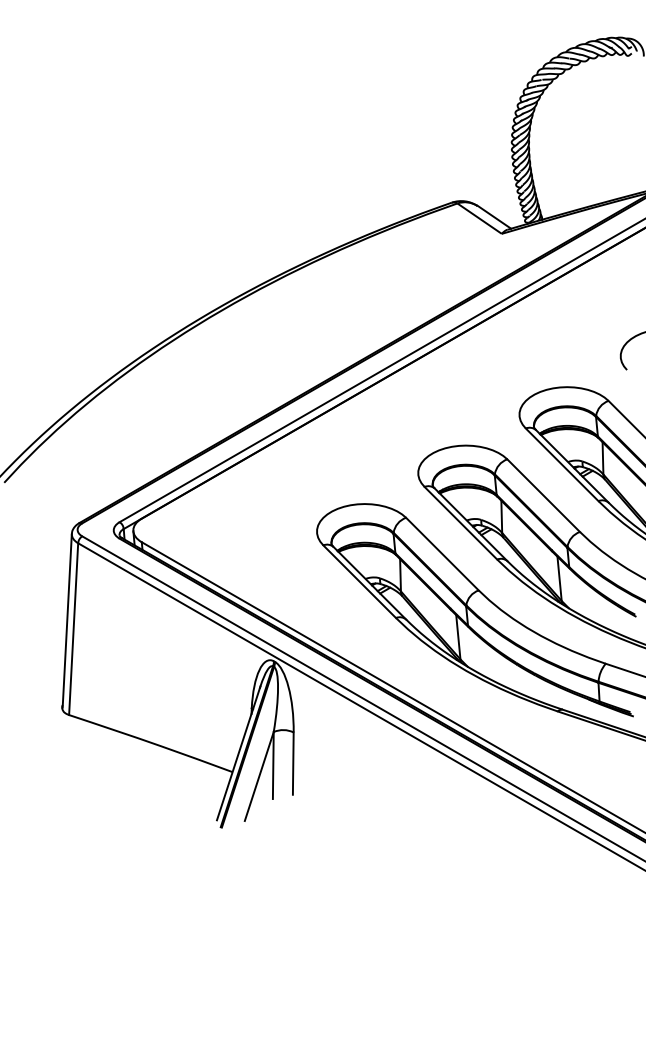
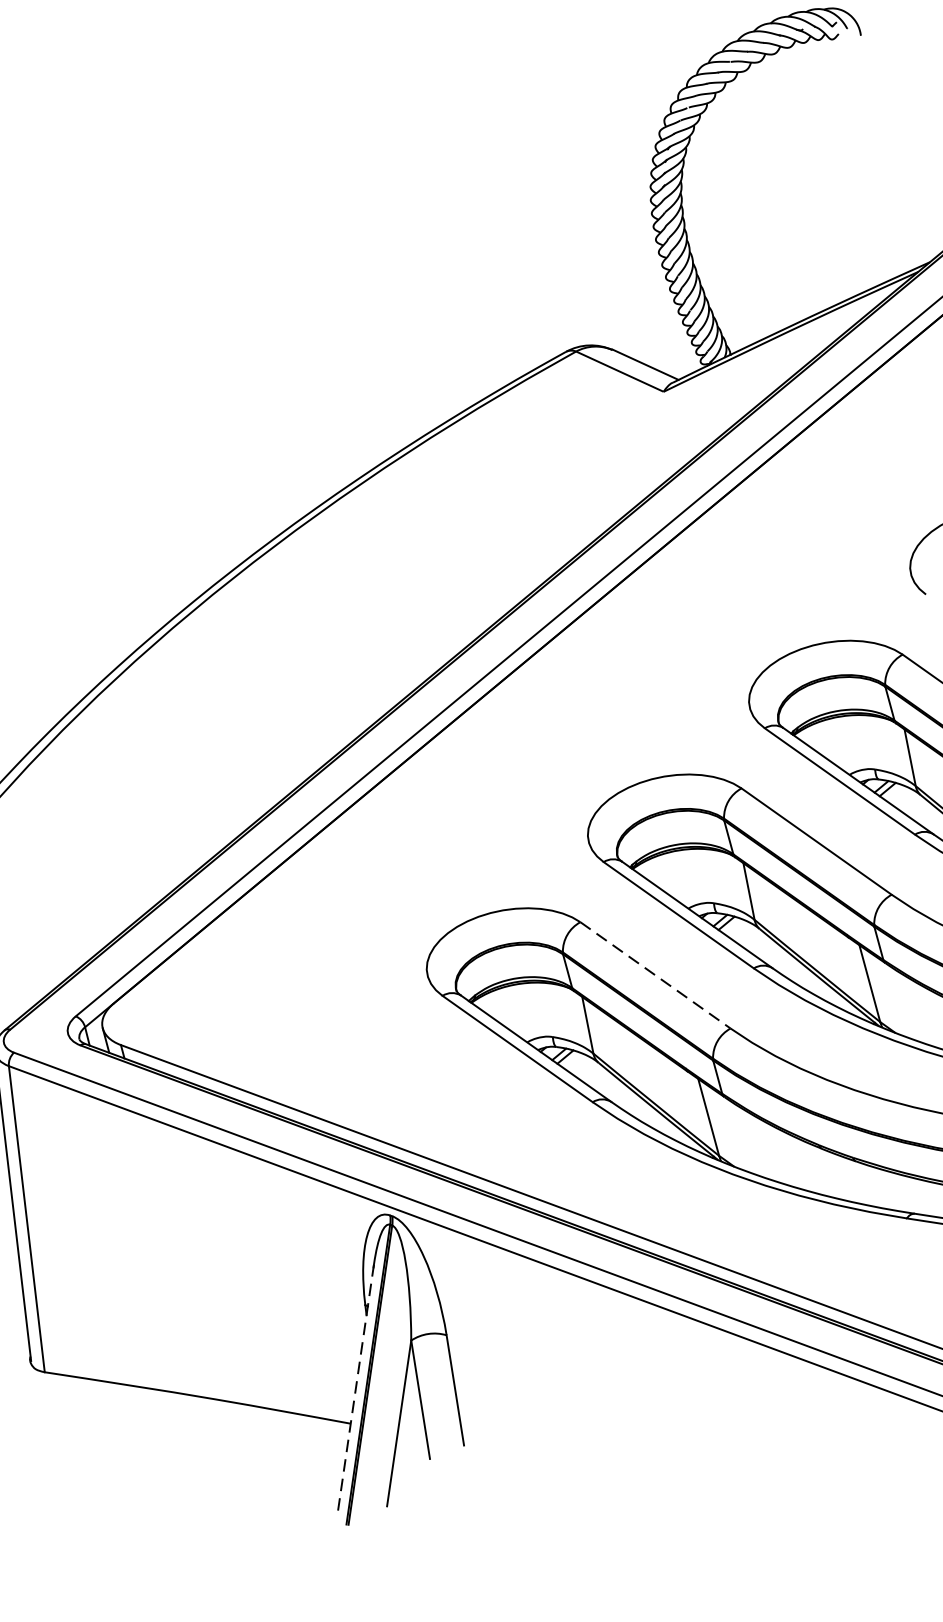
line: (442, 554) -> (655, 975), solid -> dashed
line: (238, 753) -> (355, 1389), solid -> dashed

